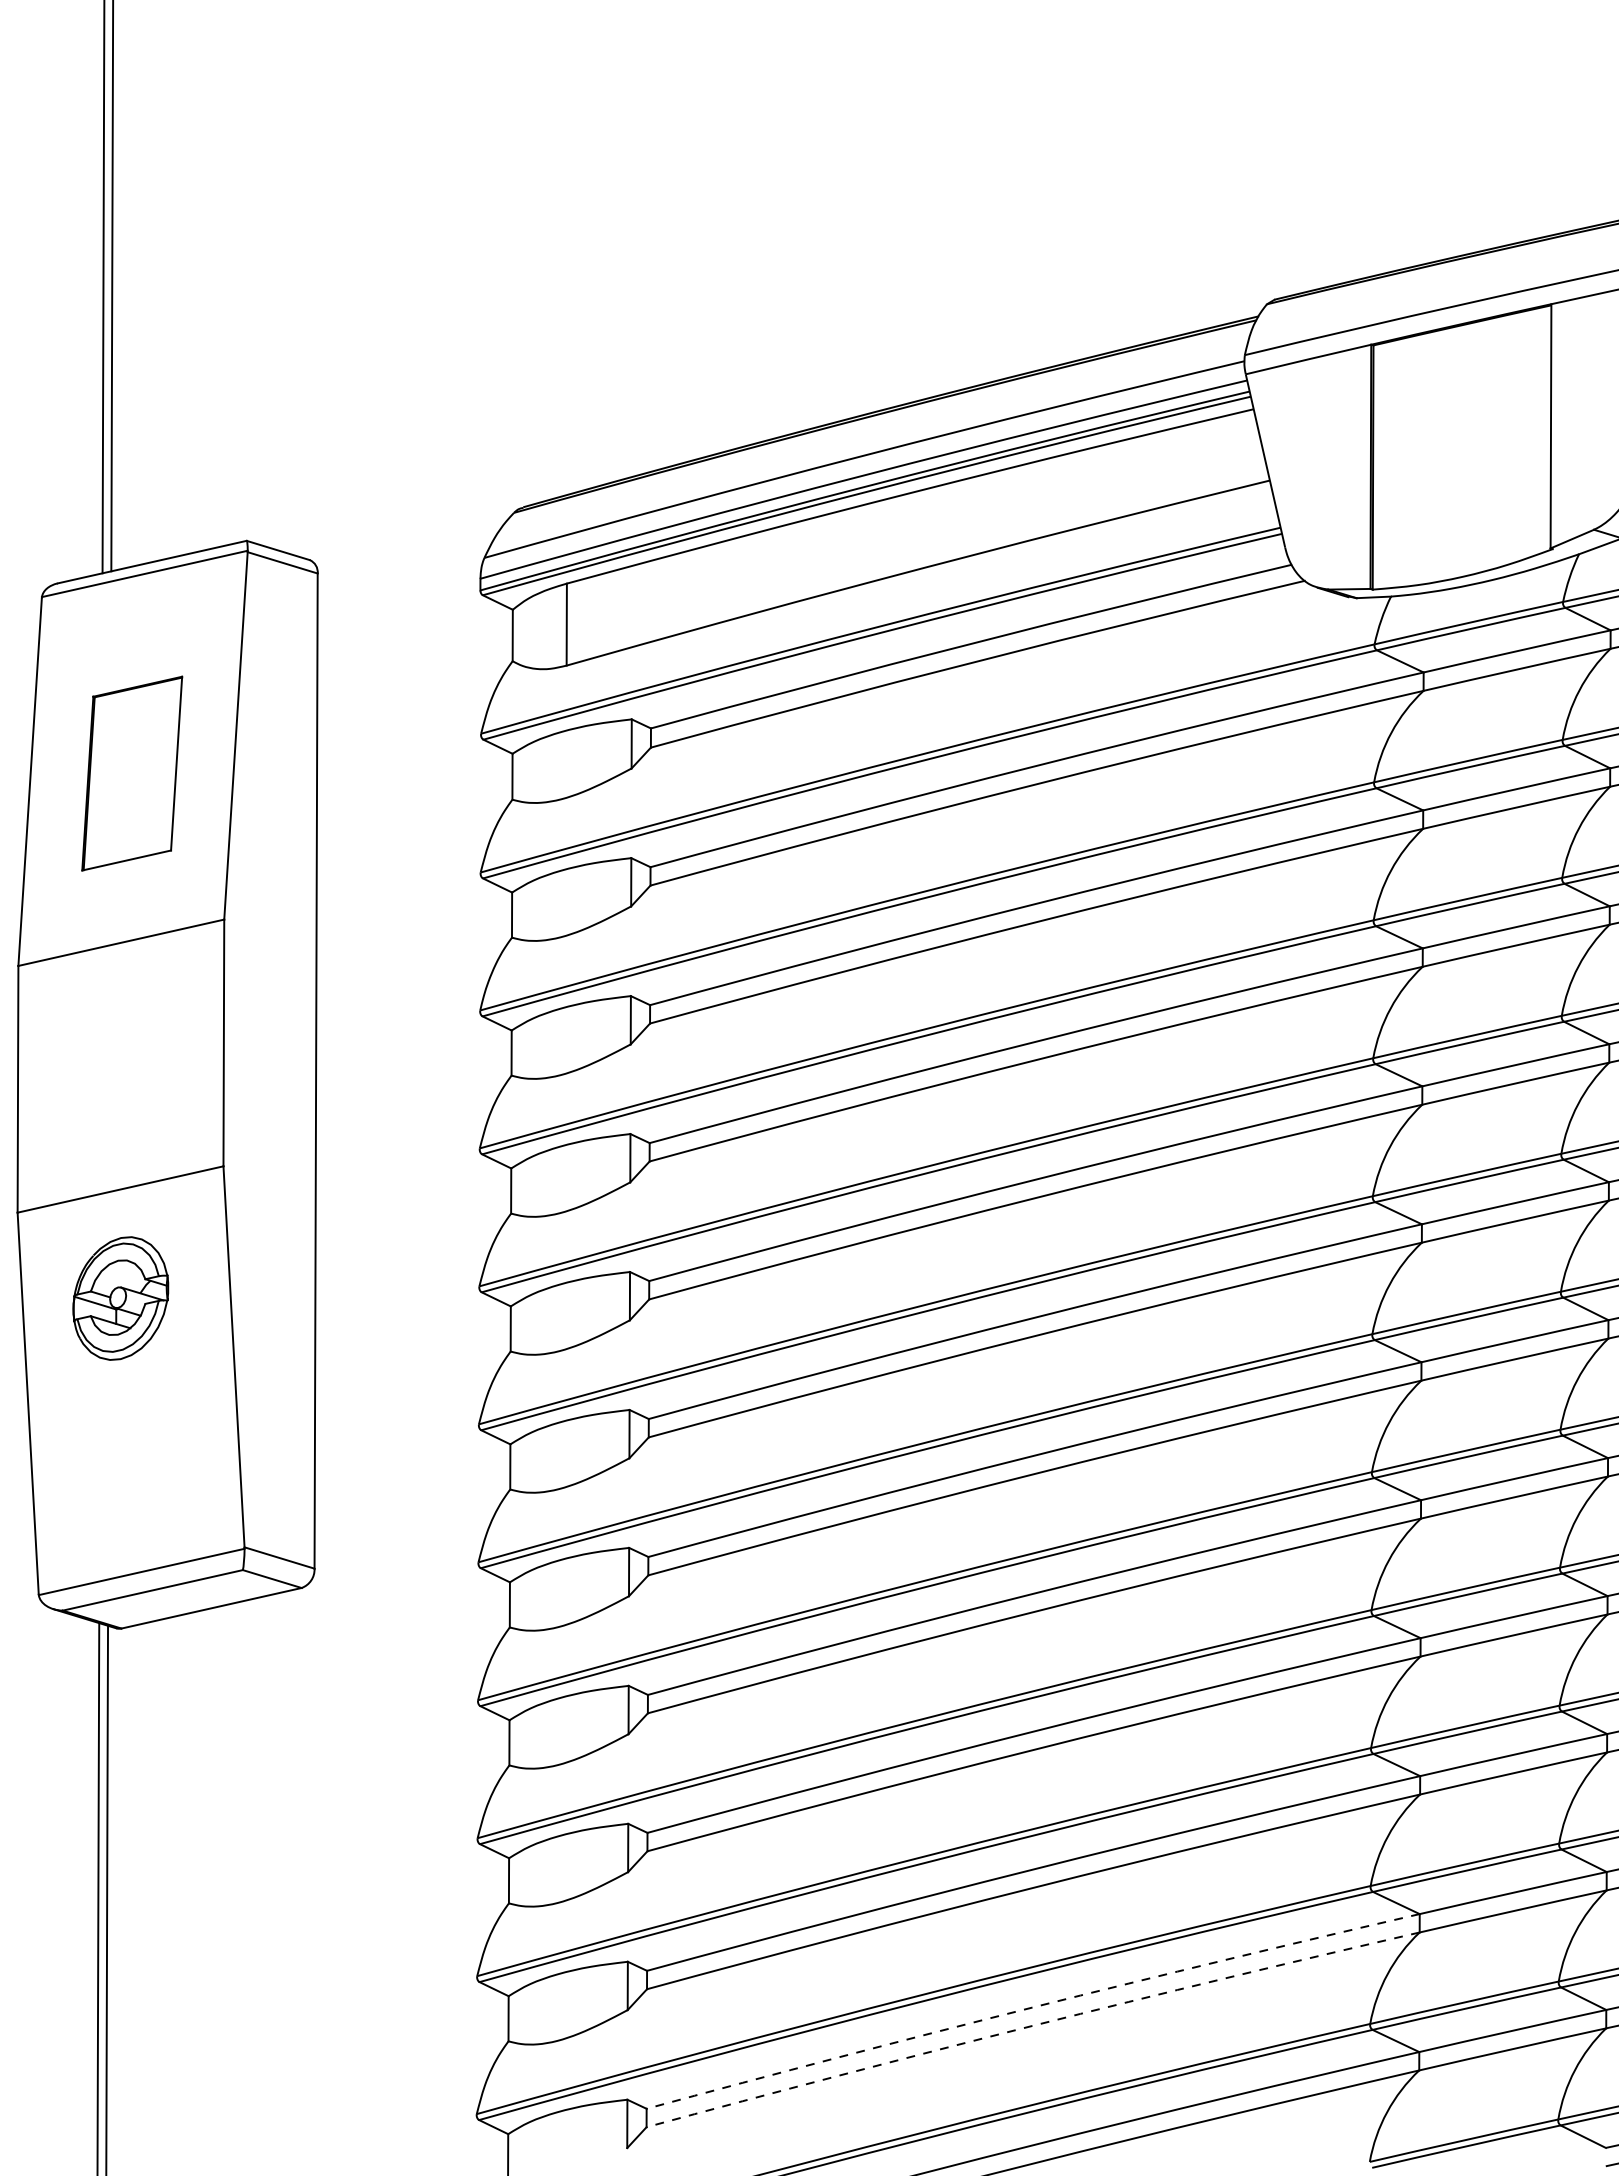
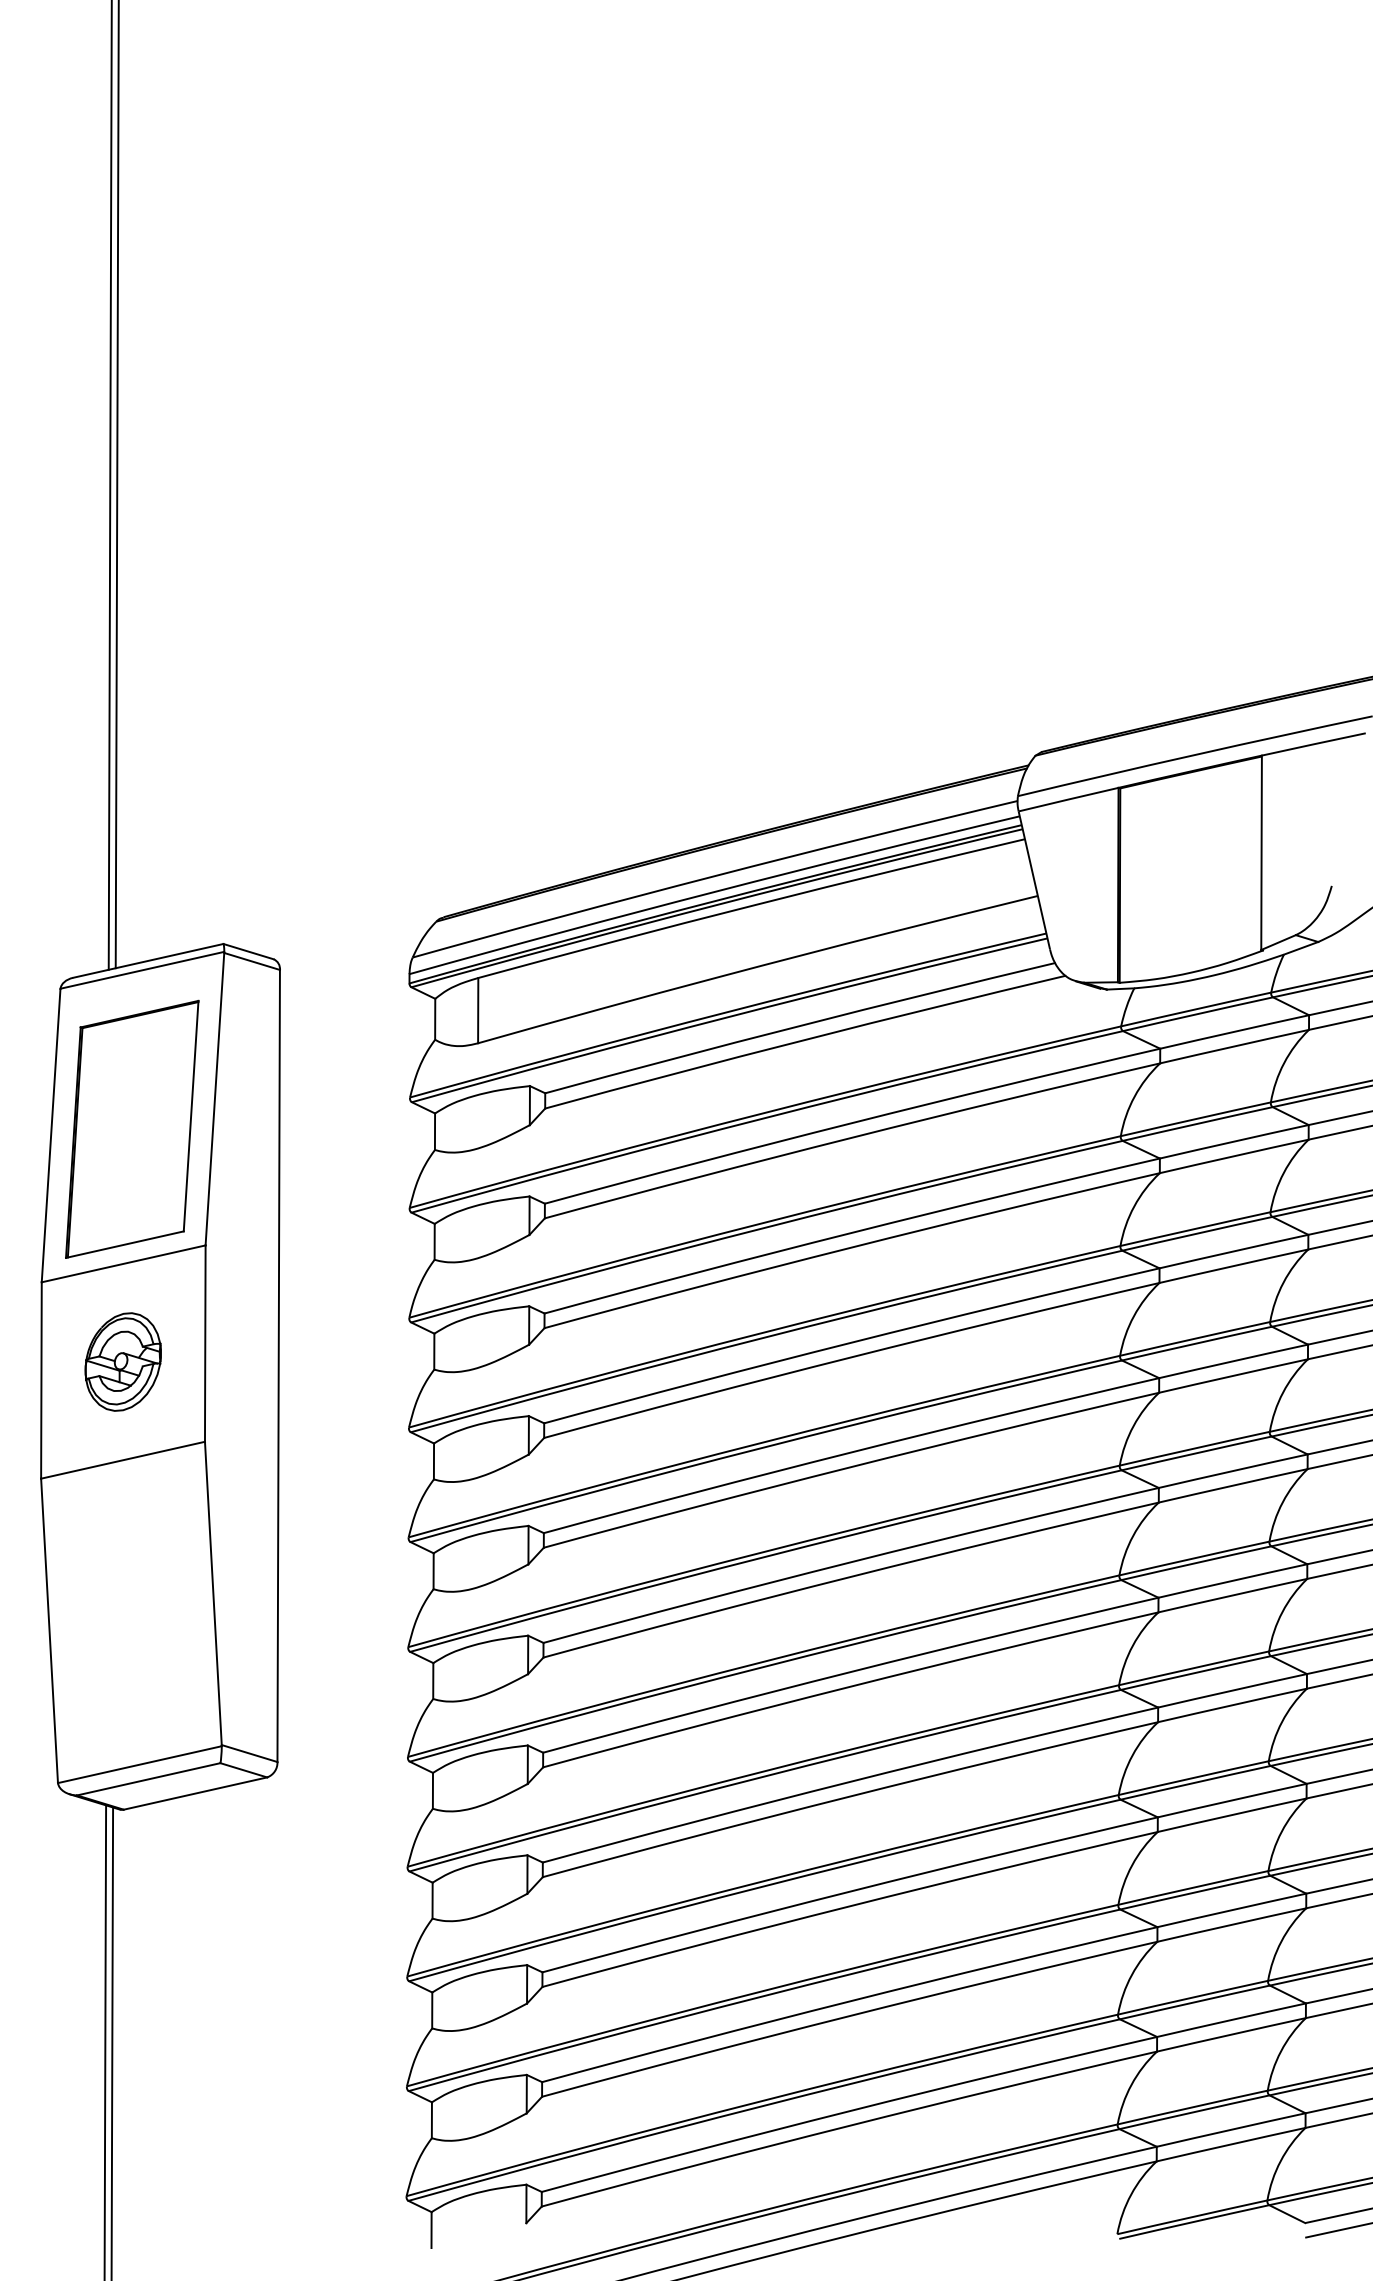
part: (132, 772) -> (132, 1128), size x1.67
part: (119, 1297) -> (122, 1361), moved
arc: (1031, 2007) -> (848, 2111), dashed -> solid
arc: (1031, 2026) -> (848, 2126), dashed -> solid

